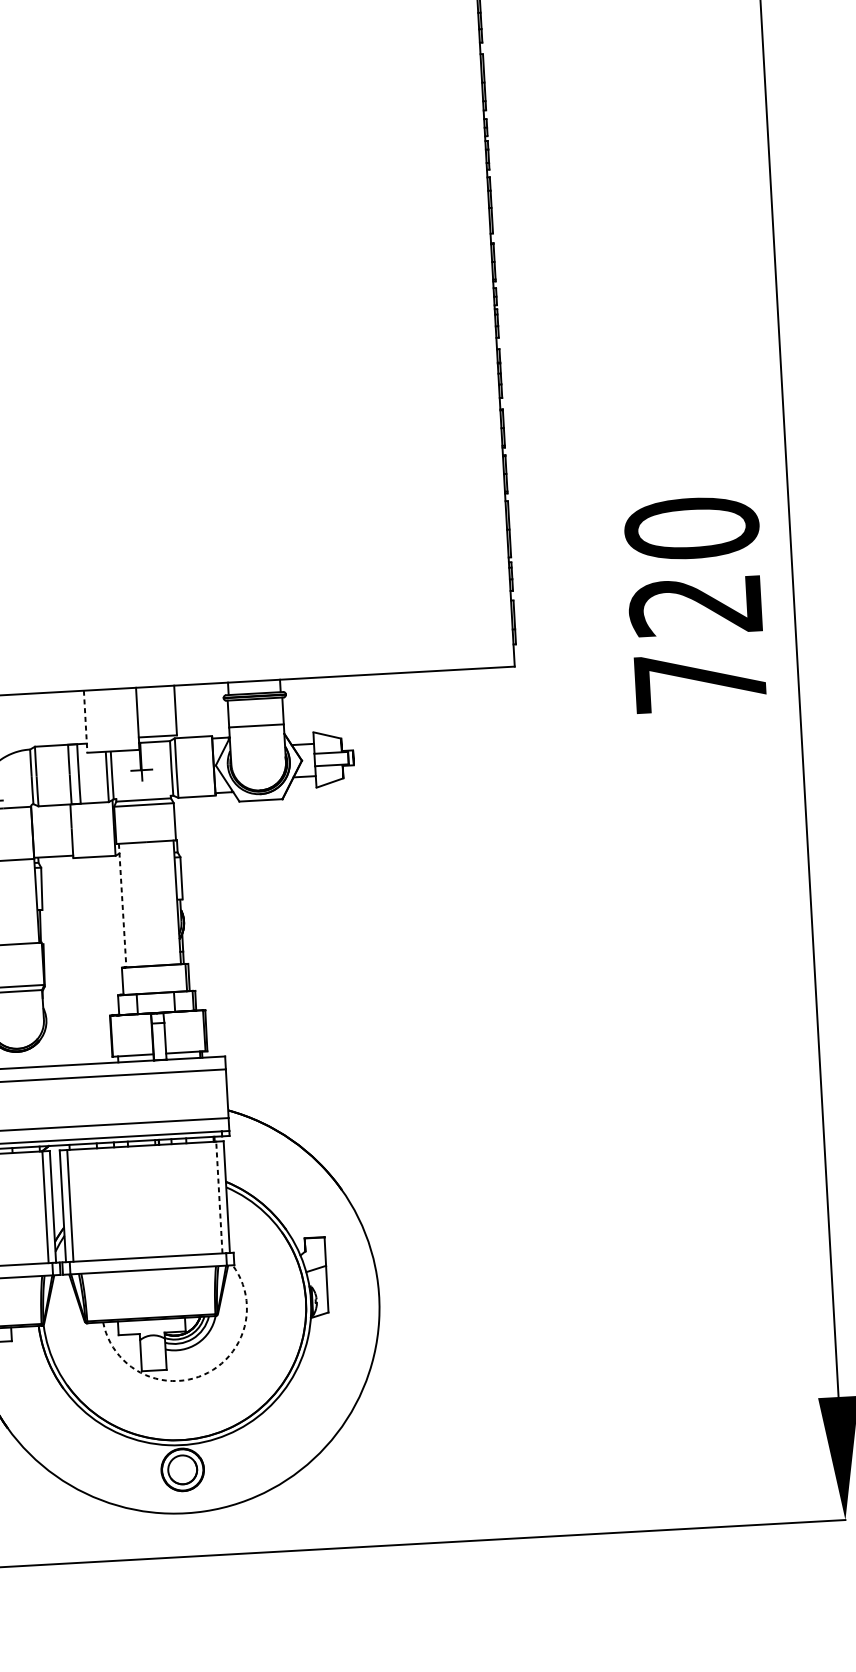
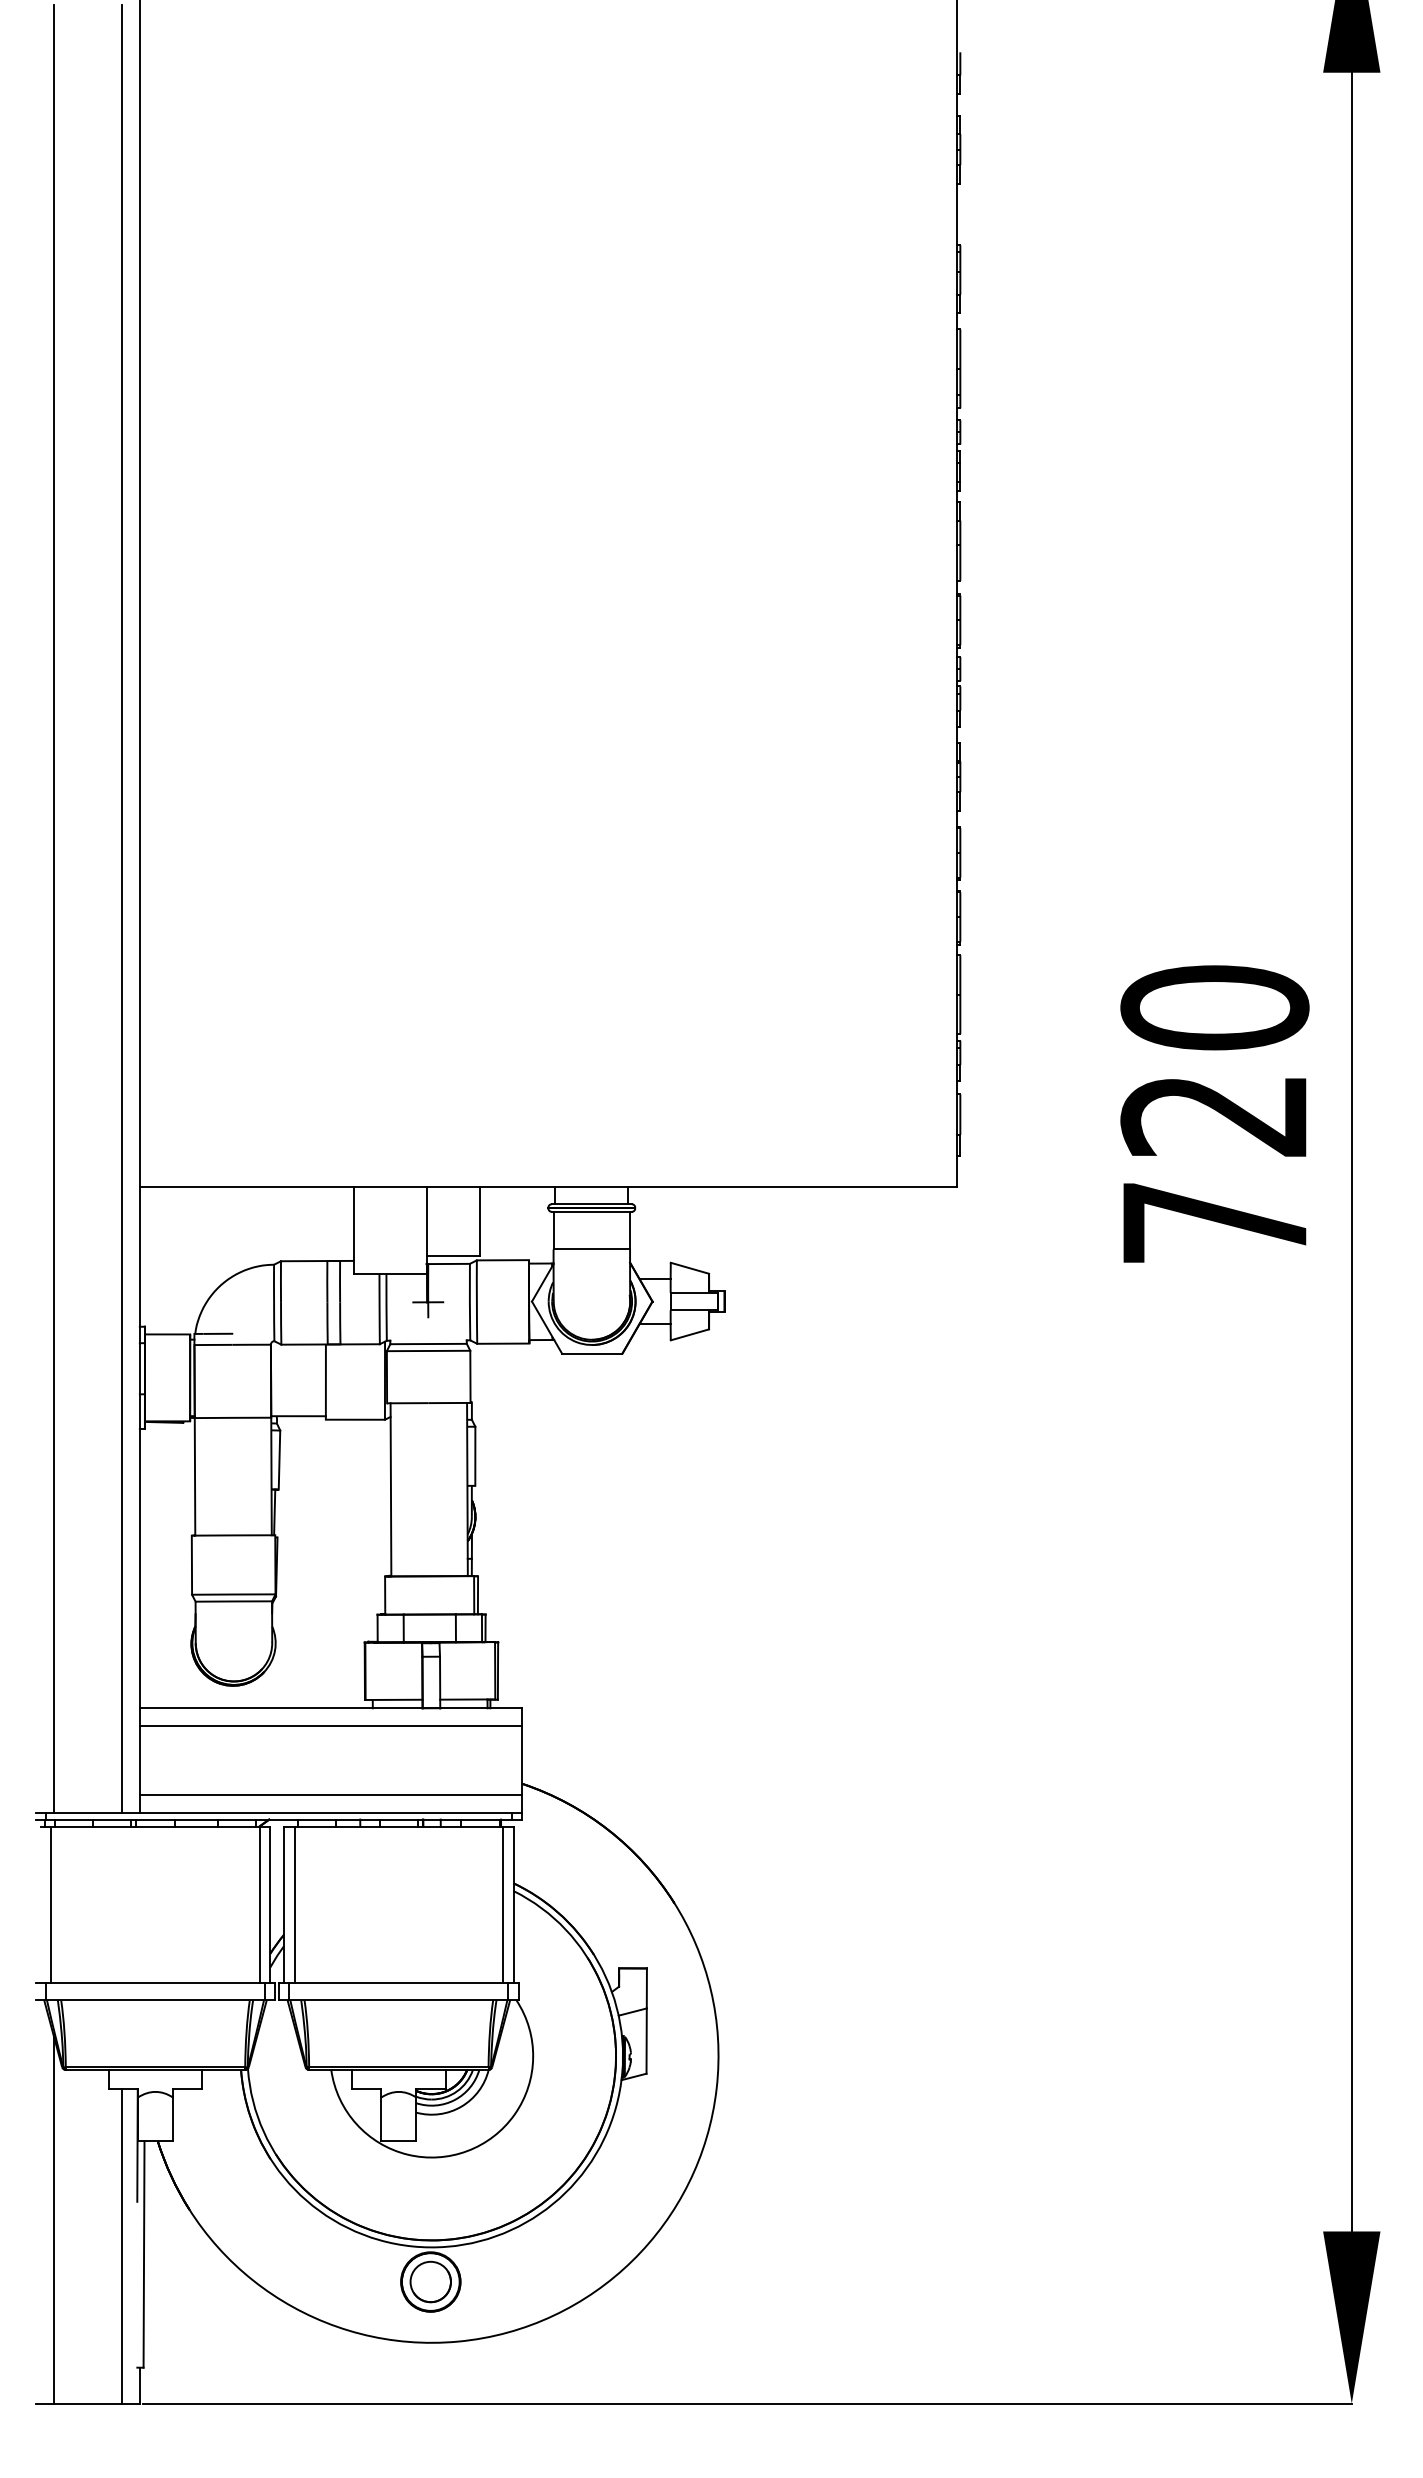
line: (85, 721) -> (353, 1230), dashed -> solid
line: (122, 905) -> (390, 1489), dashed -> solid
line: (219, 1197) -> (503, 1904), dashed -> solid
arc: (203, 1375) -> (467, 2151), dashed -> solid

